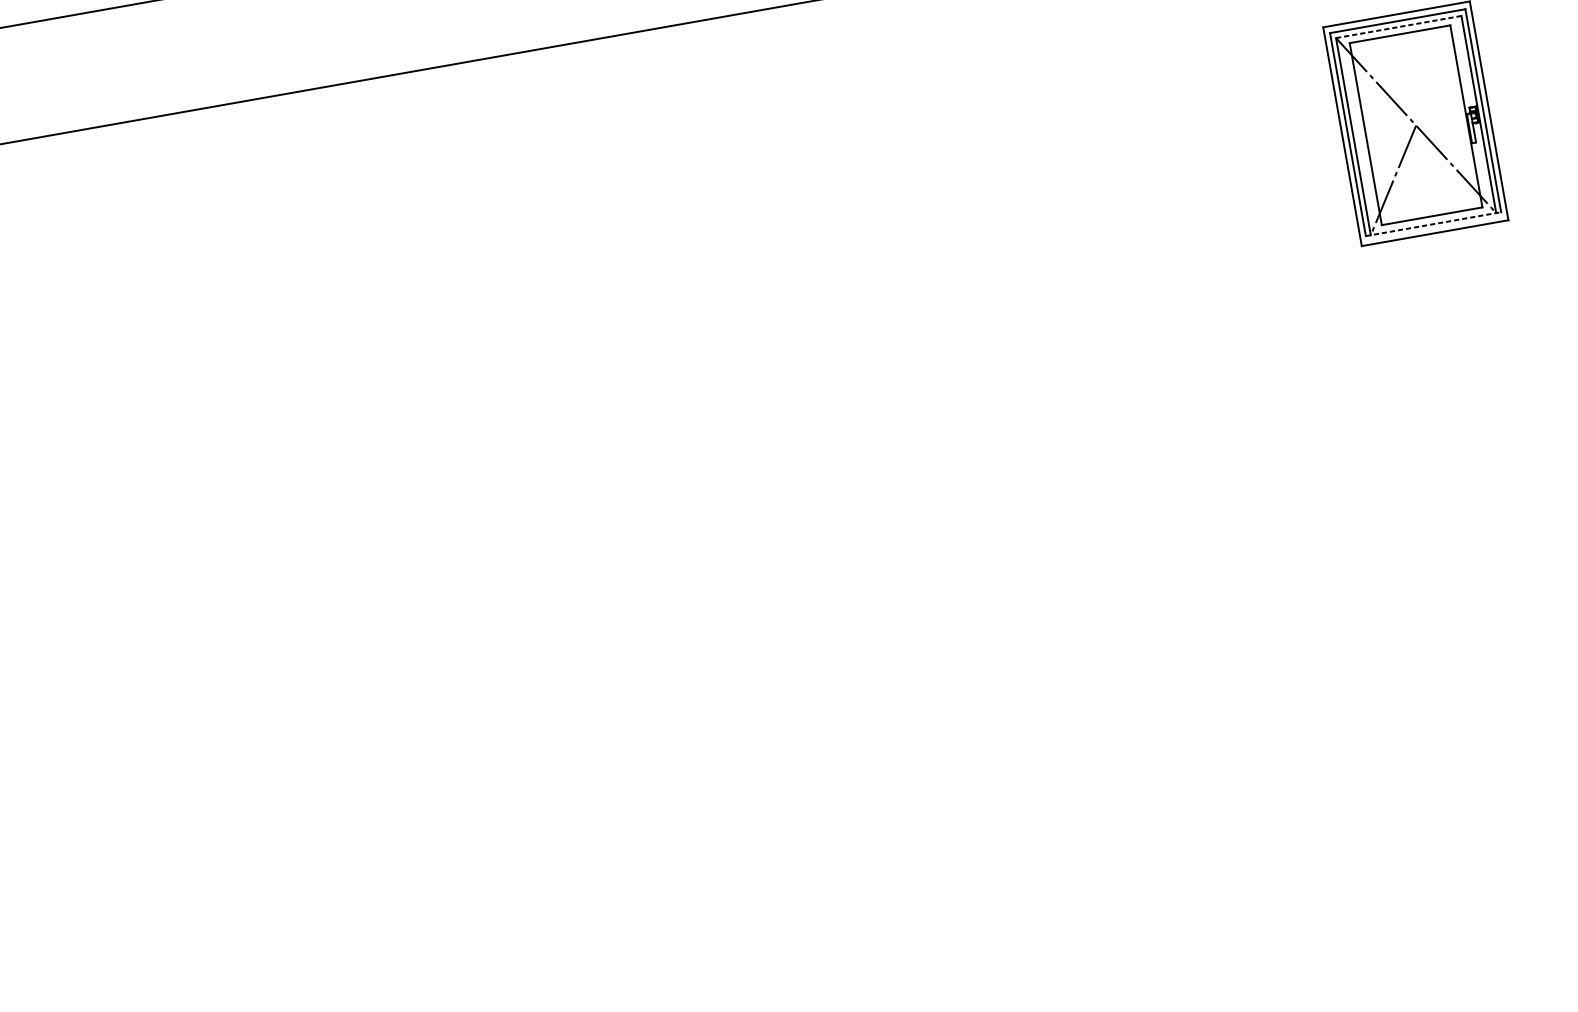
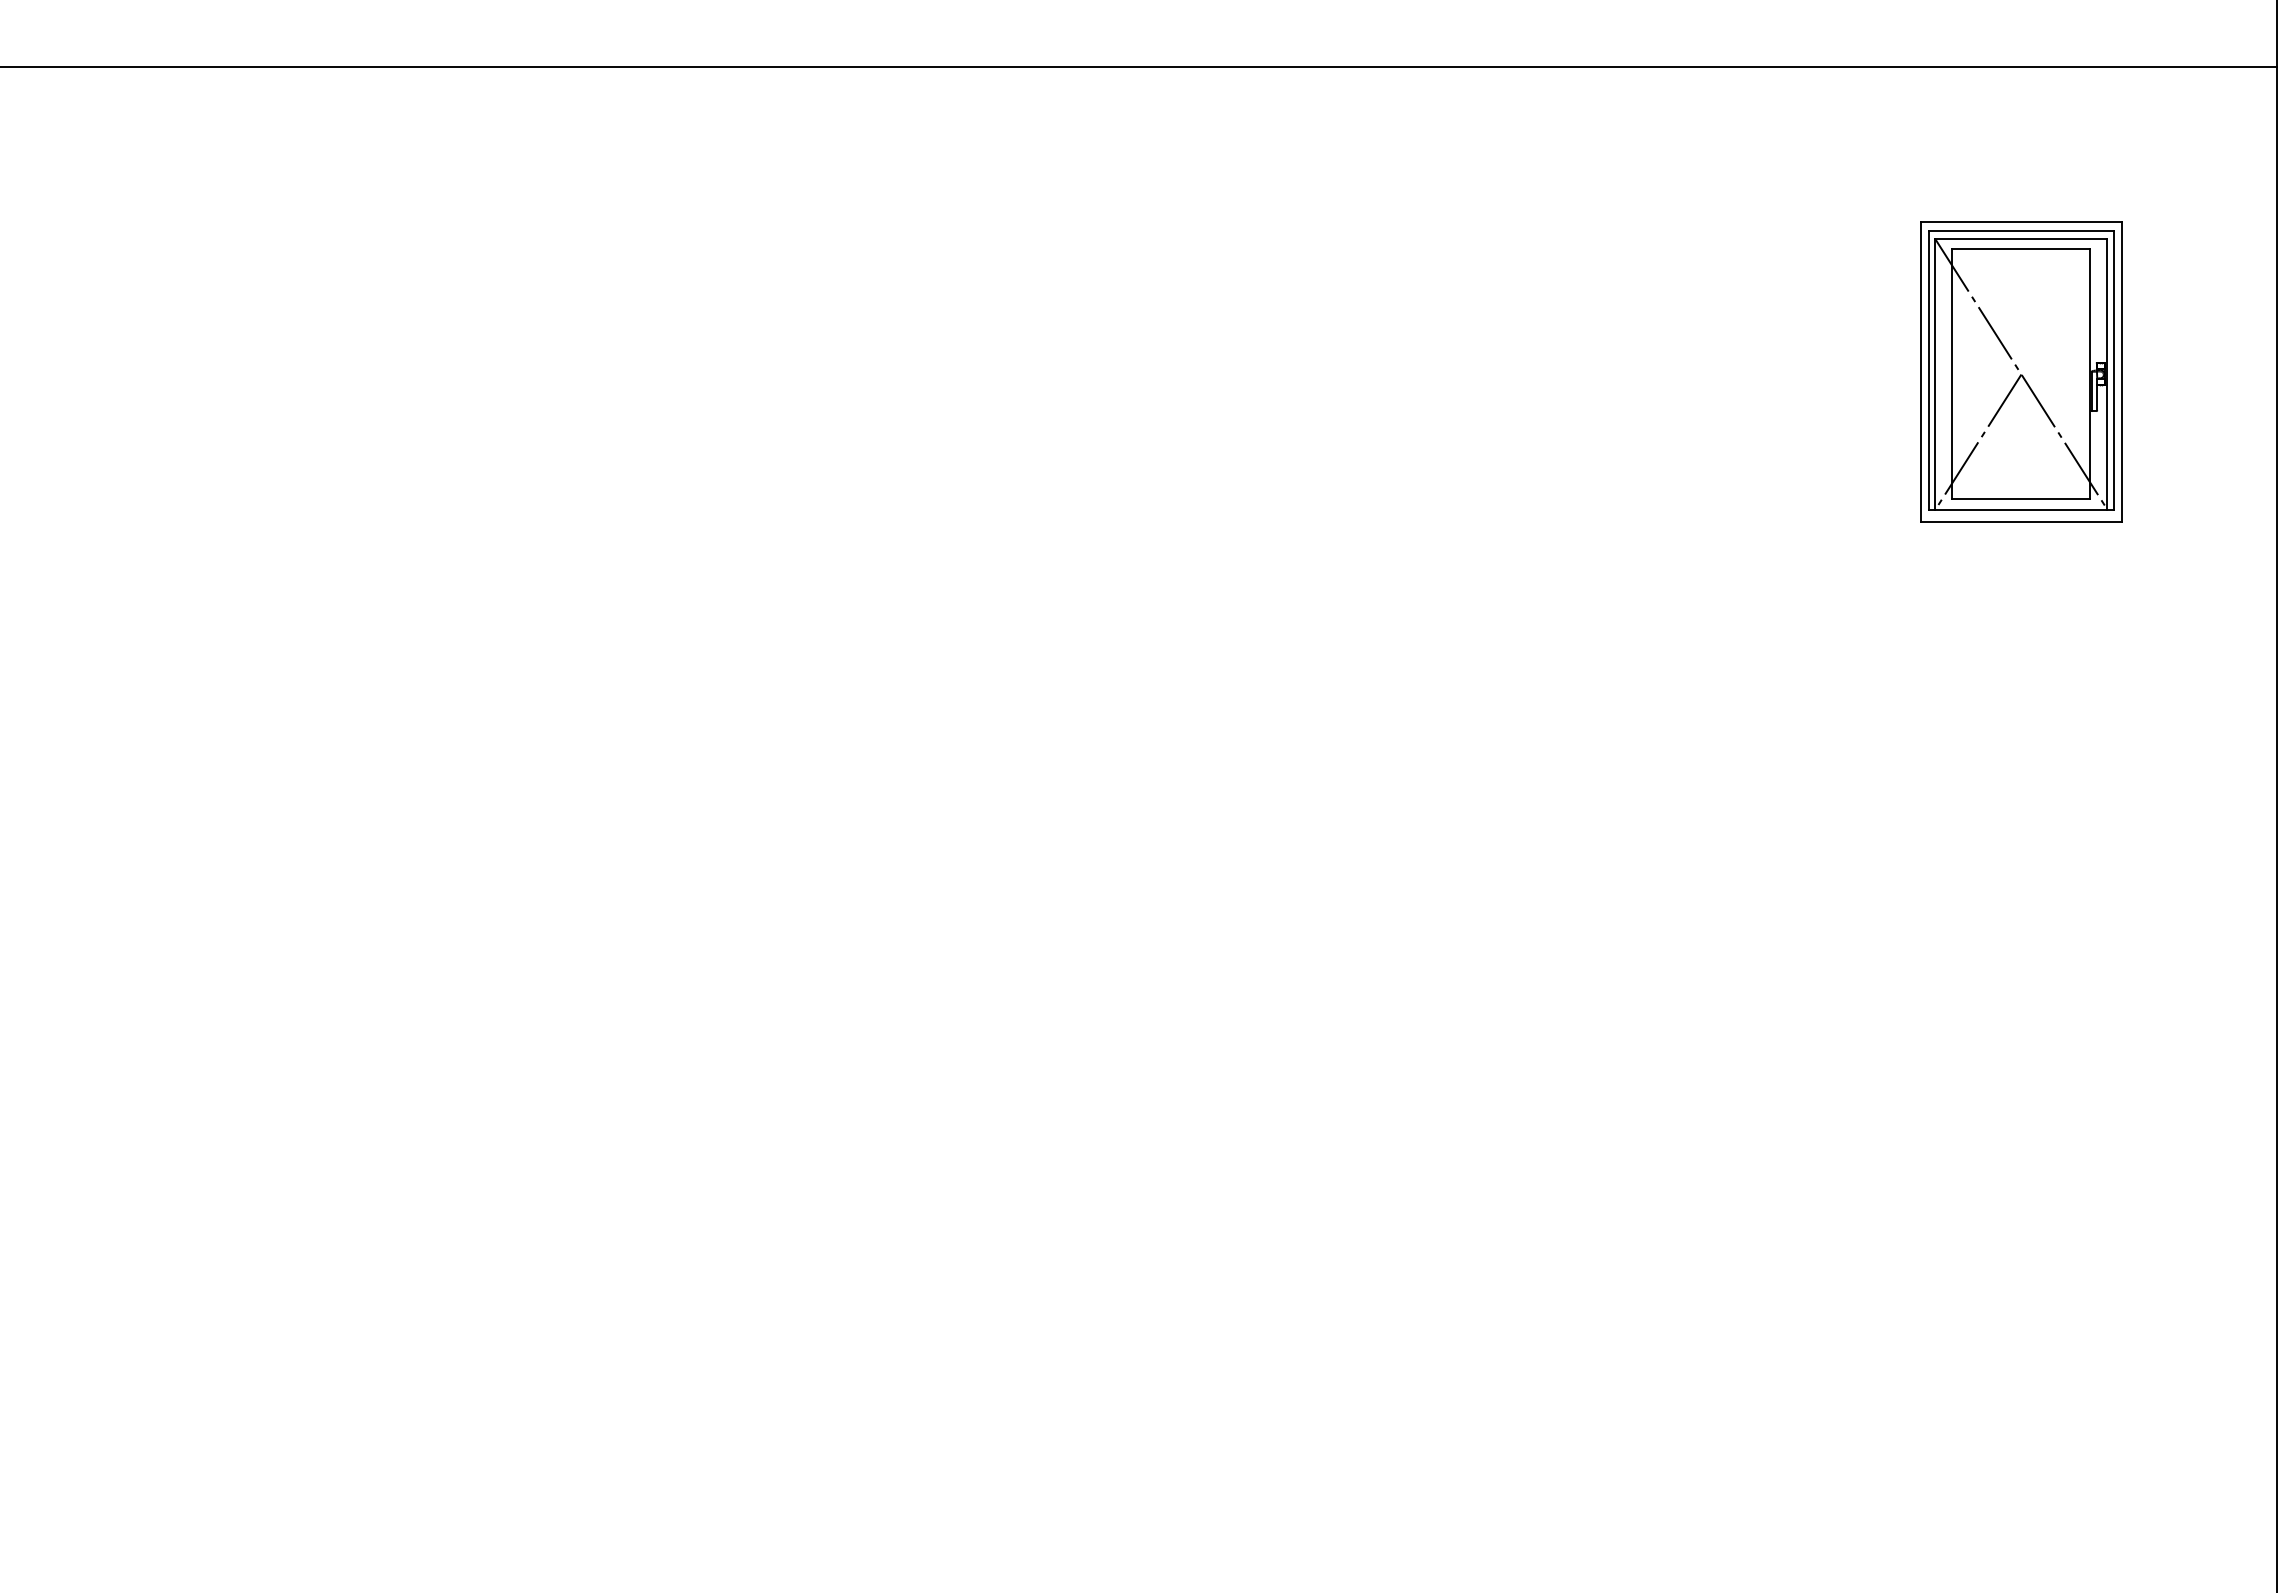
line: (1398, 27) -> (2021, 239), dashed -> solid
line: (1433, 224) -> (2021, 509), dashed -> solid

